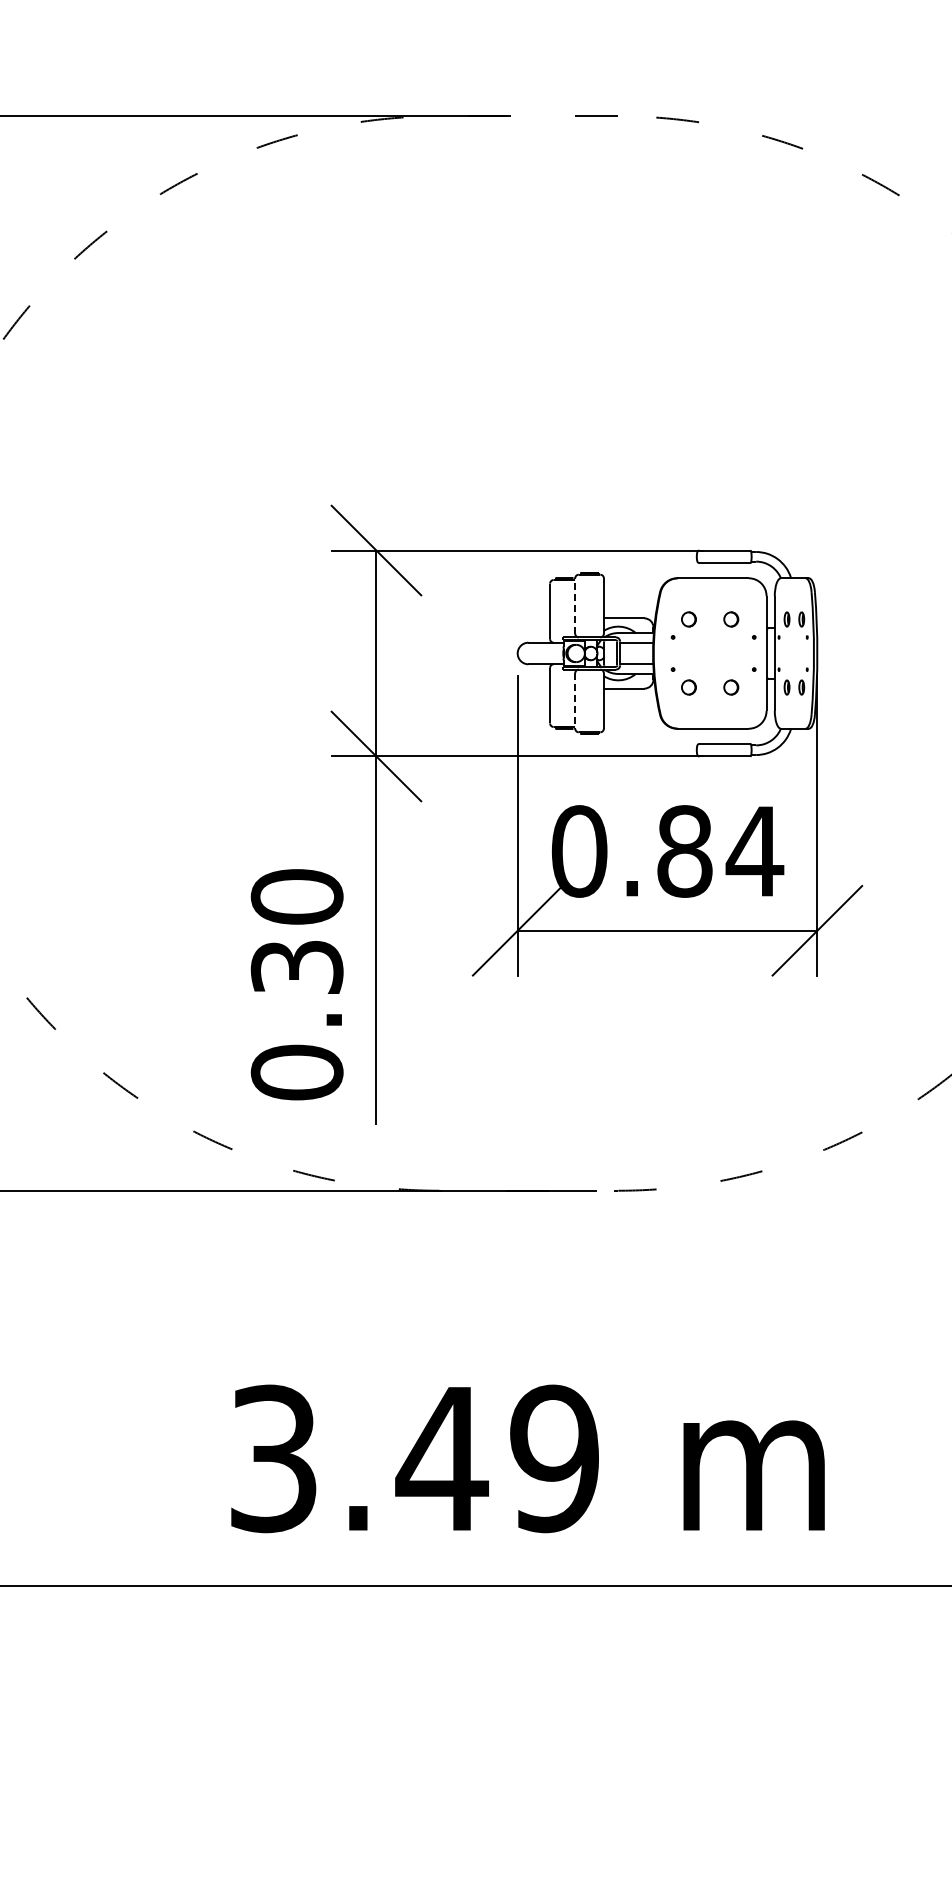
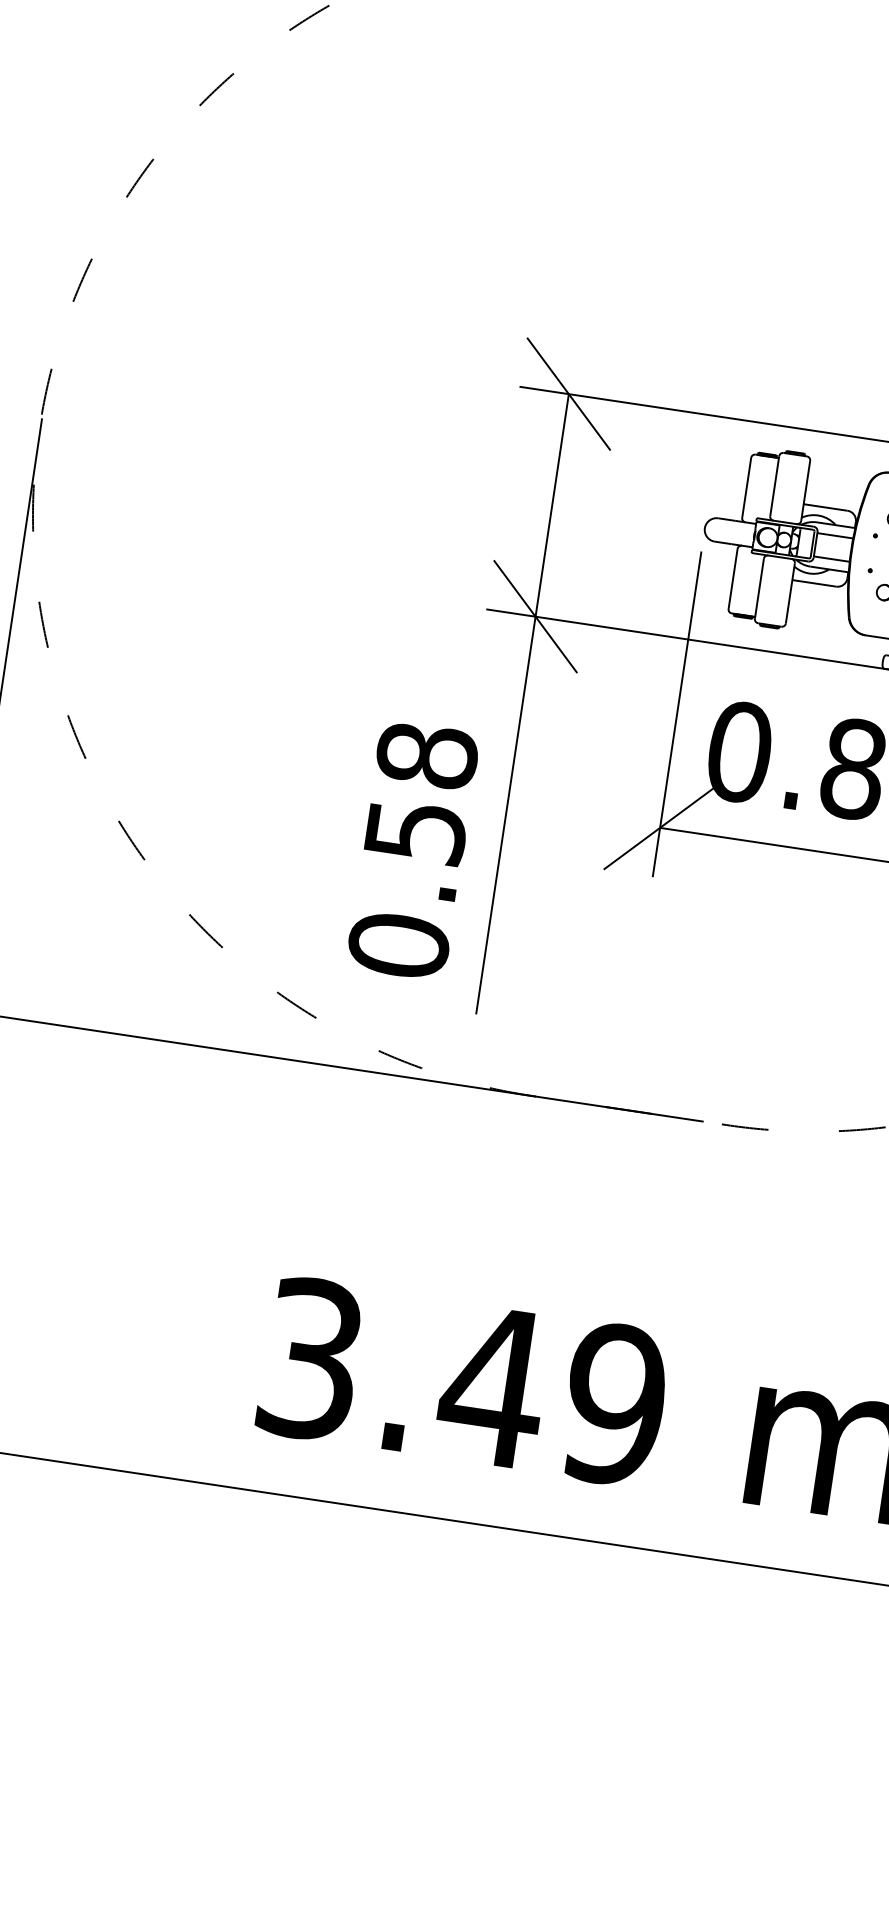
line: (575, 606) -> (774, 486), dashed -> solid
line: (575, 700) -> (759, 588), dashed -> solid
text: (296, 931) -> (420, 792), 0.30 -> 0.58

